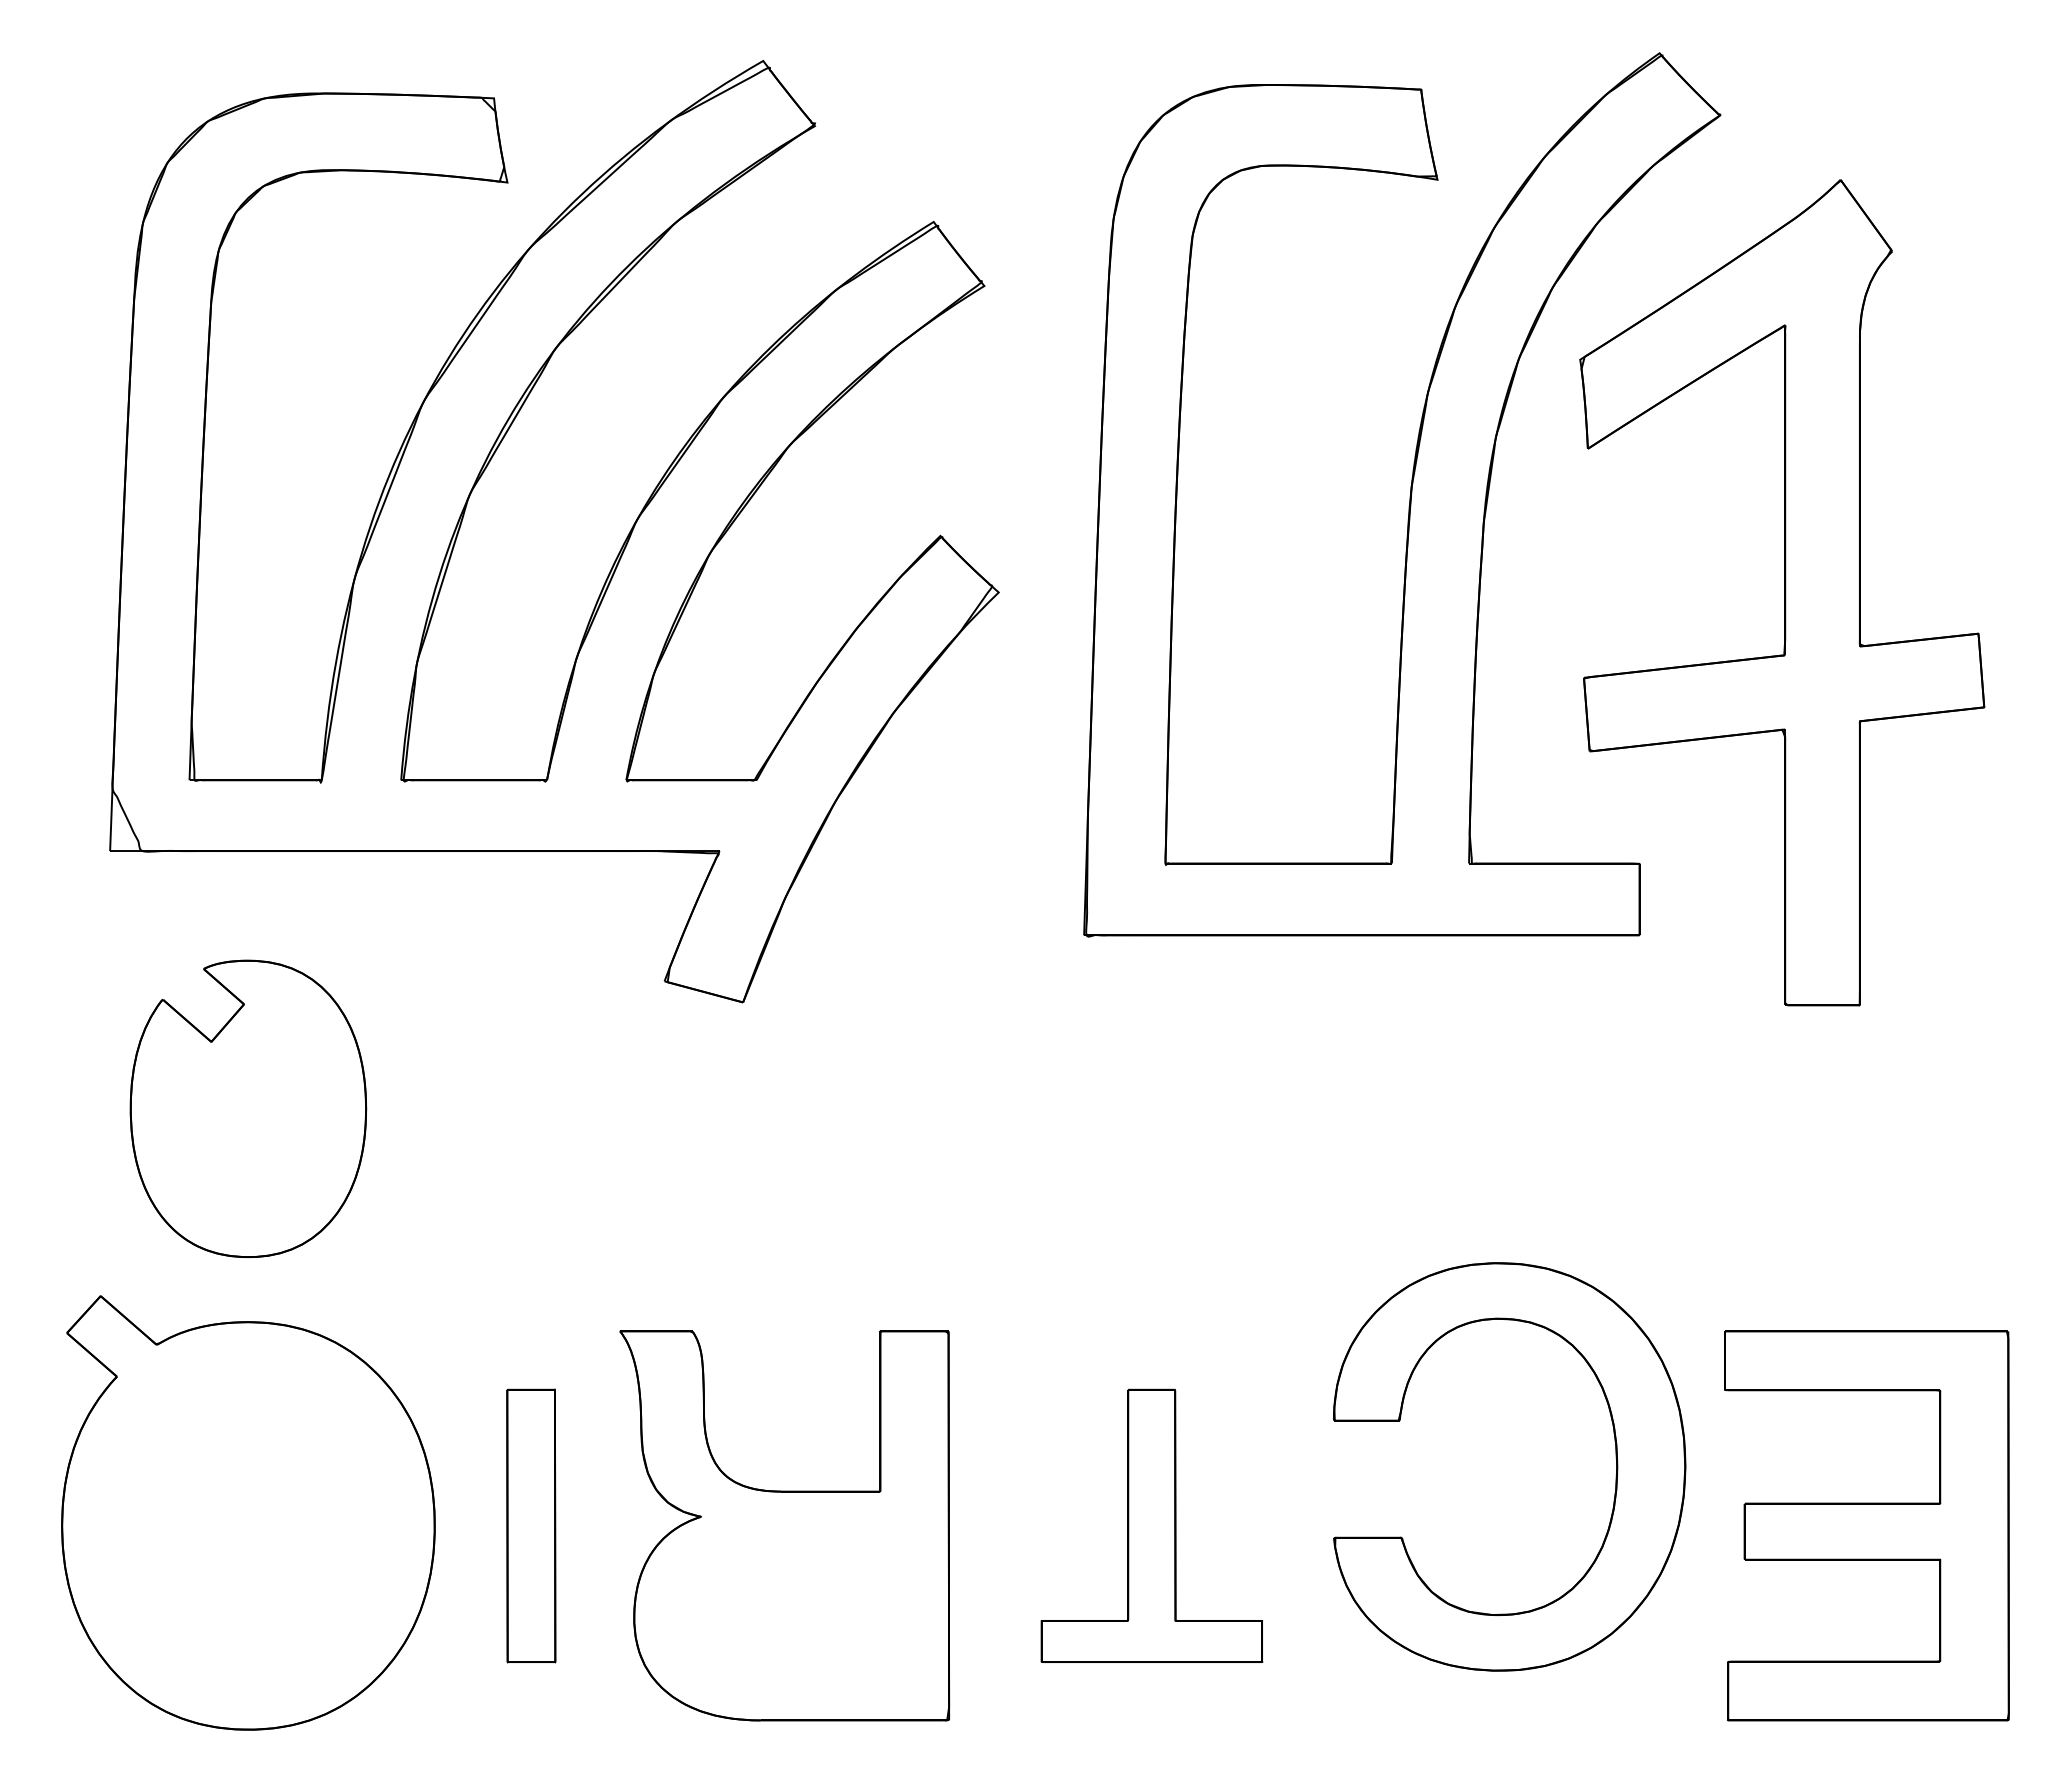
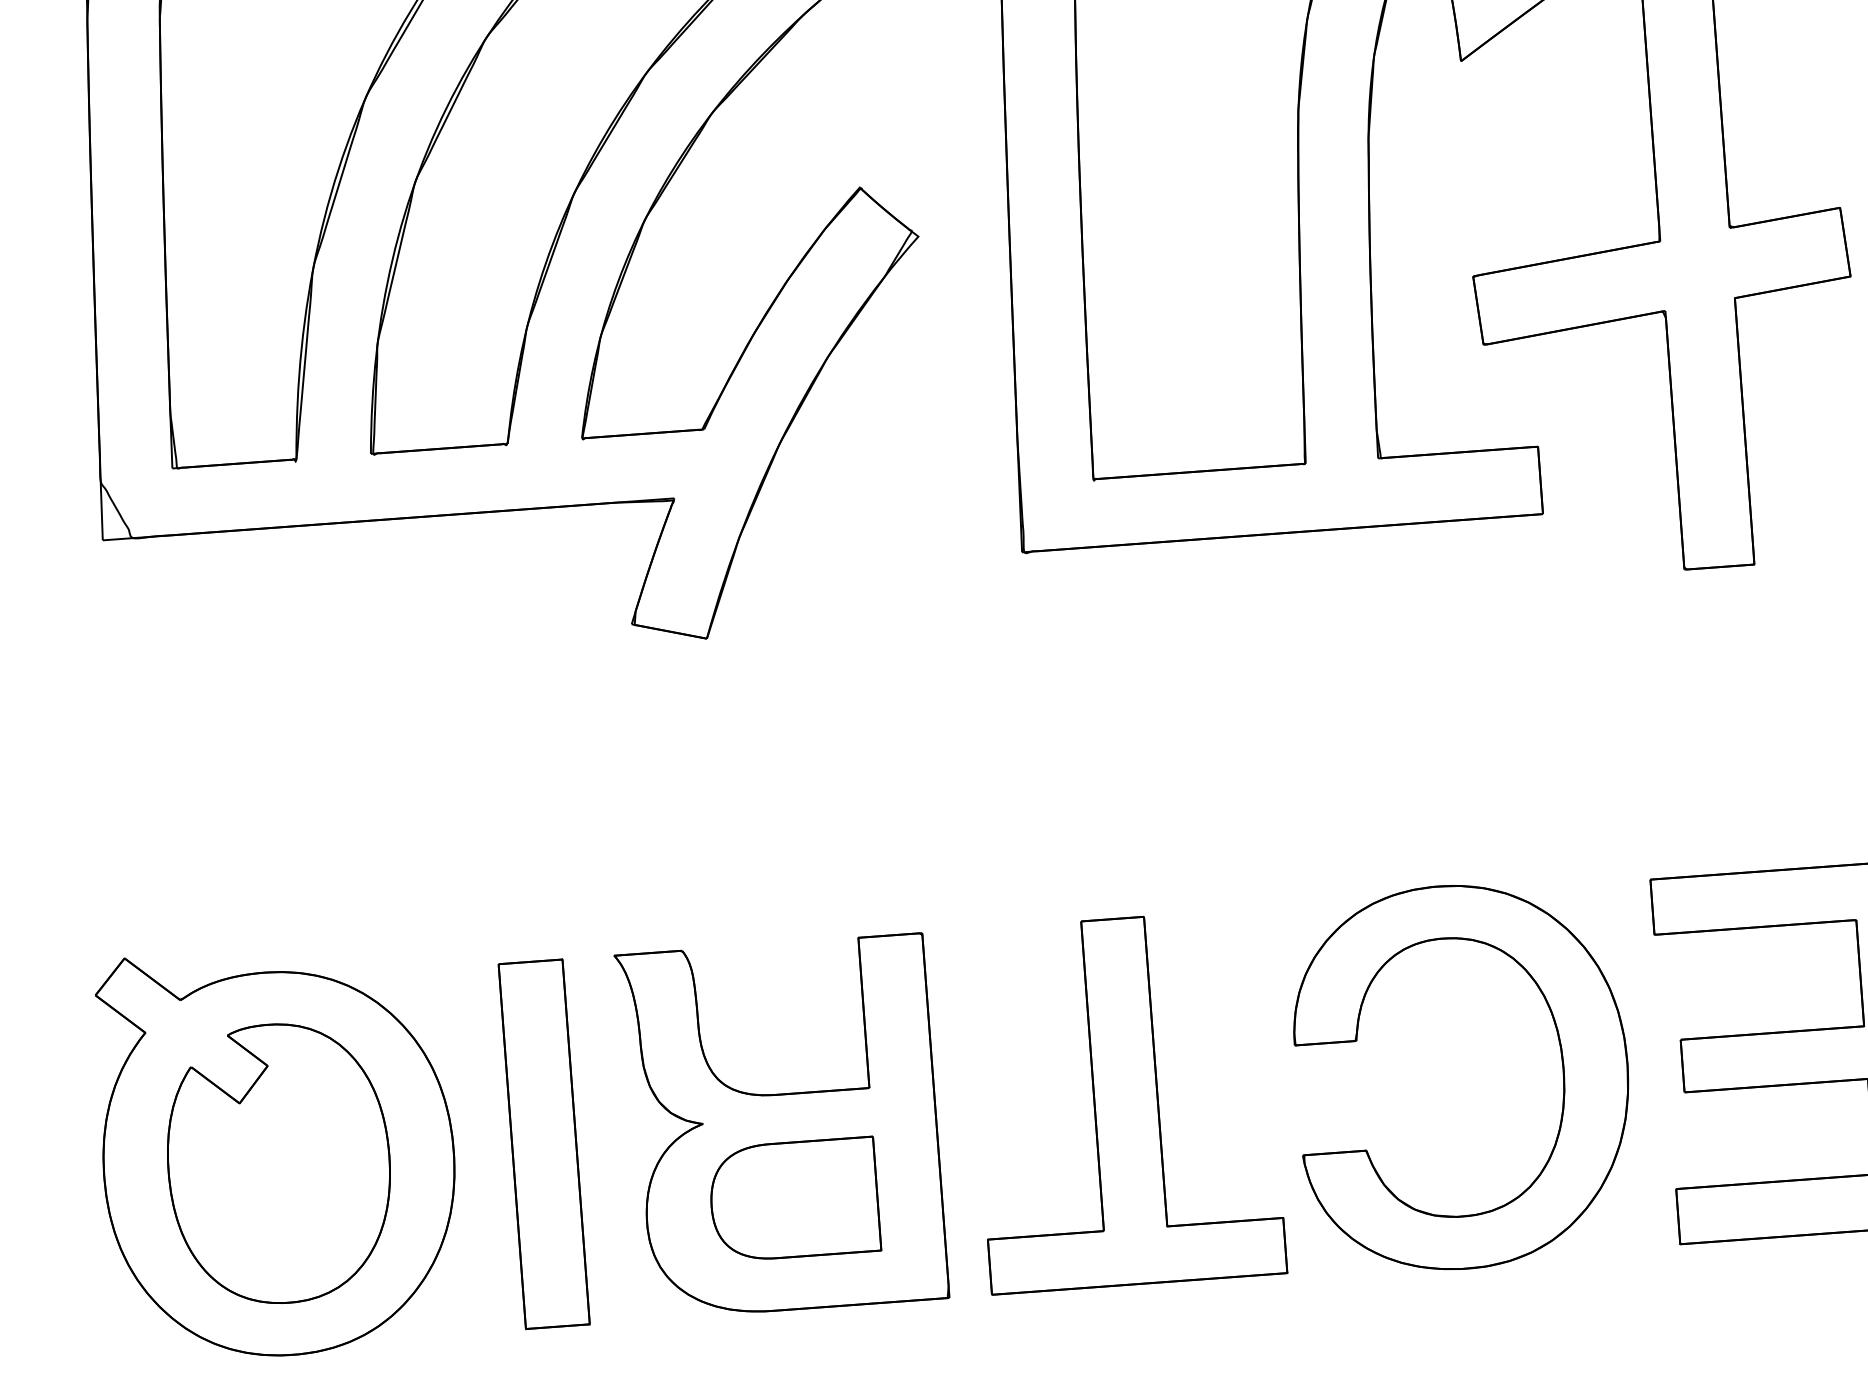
part: (248, 1108) -> (279, 1163), moved
part: (1615, 1457) -> (1561, 1060), moved
part: (531, 1525) -> (544, 1143), size x1.43
part: (1151, 1525) -> (1125, 1101), size x1.43
part: (792, 1603) -> (794, 1199), added

